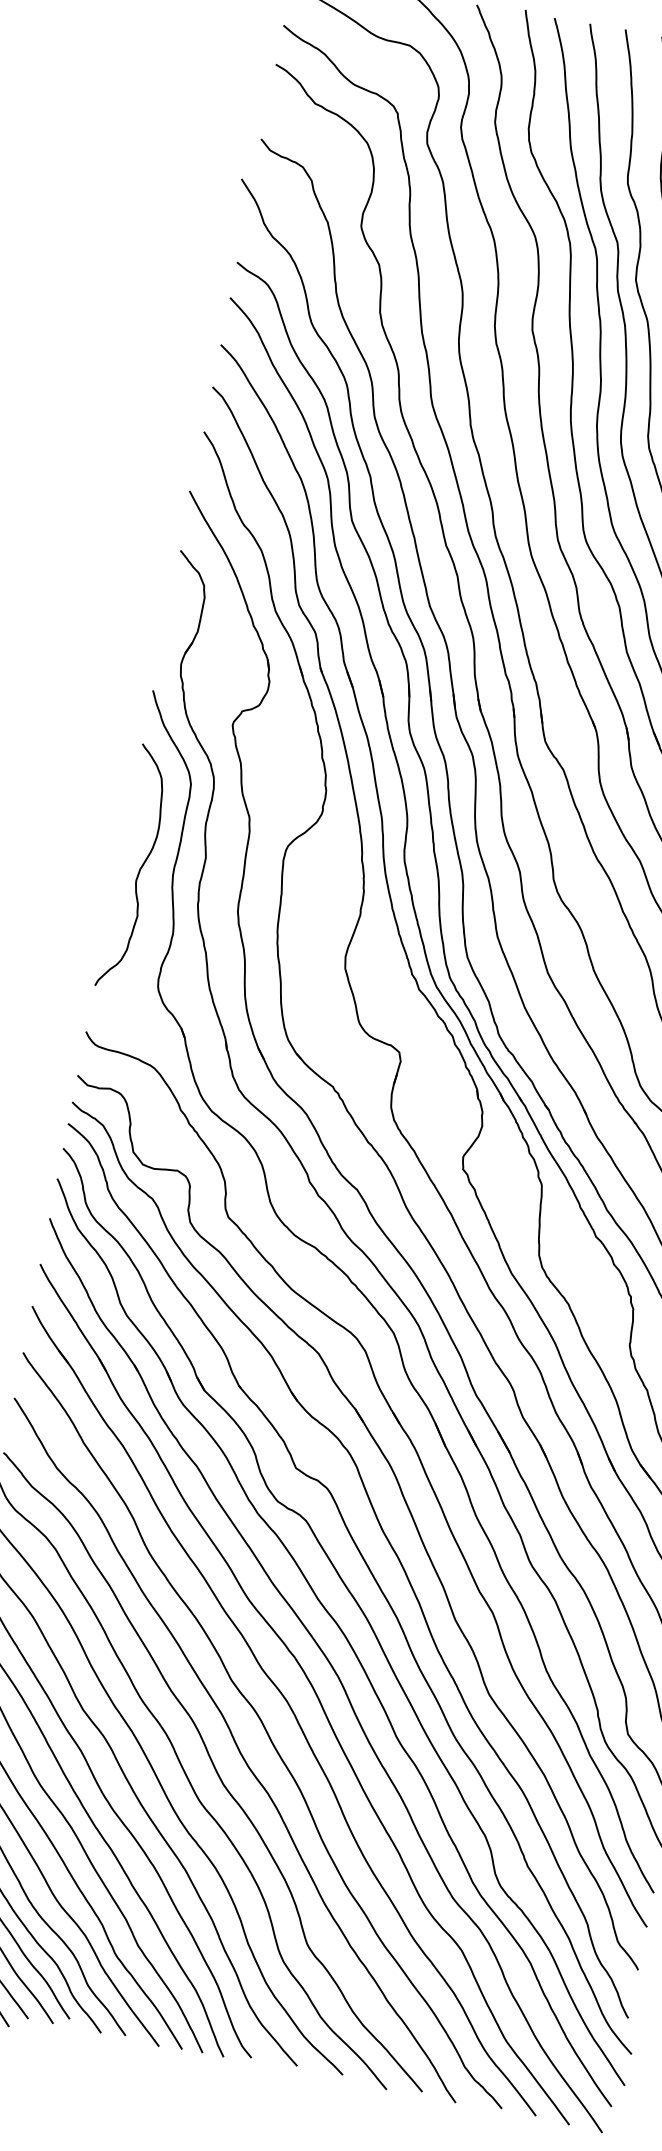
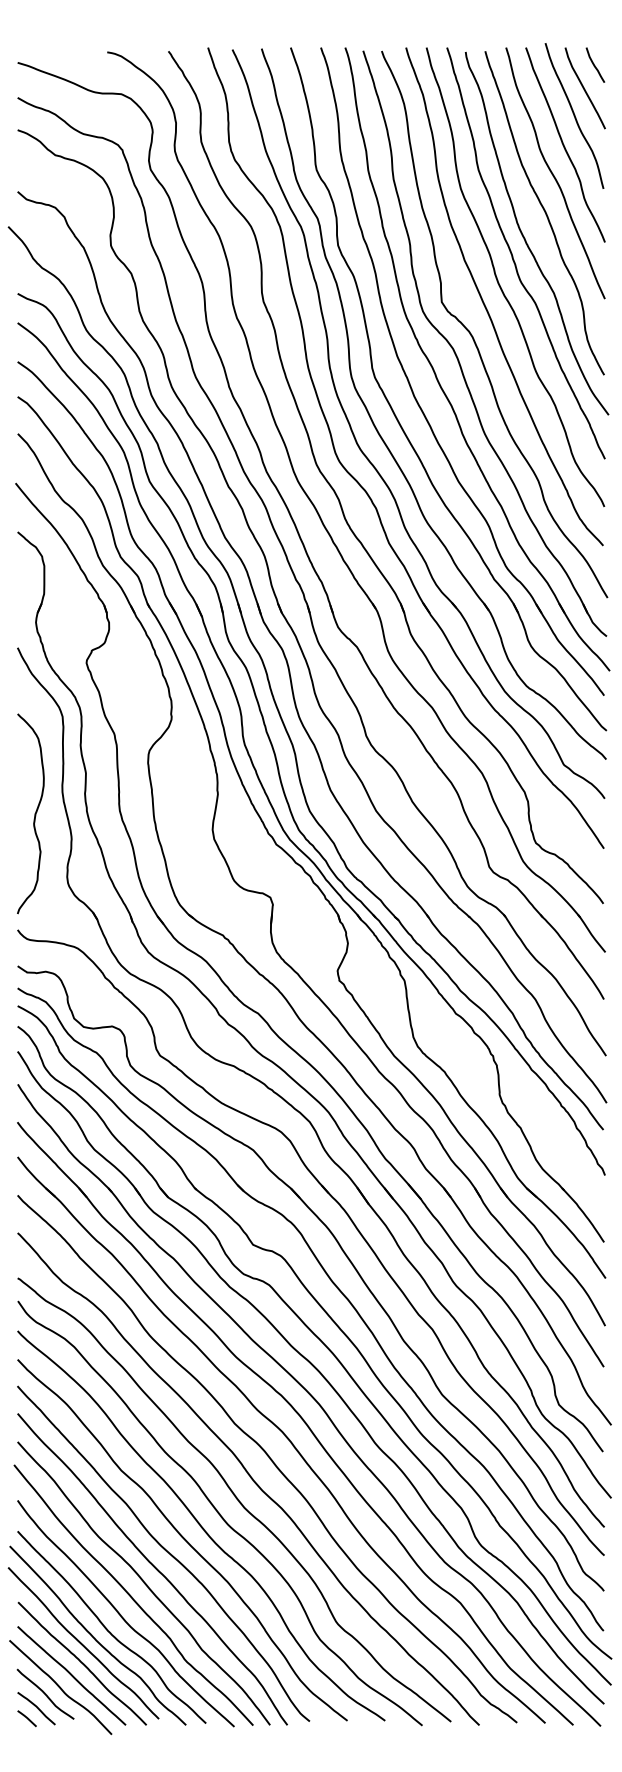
curve: (139, 868) -> (34, 813), moved

